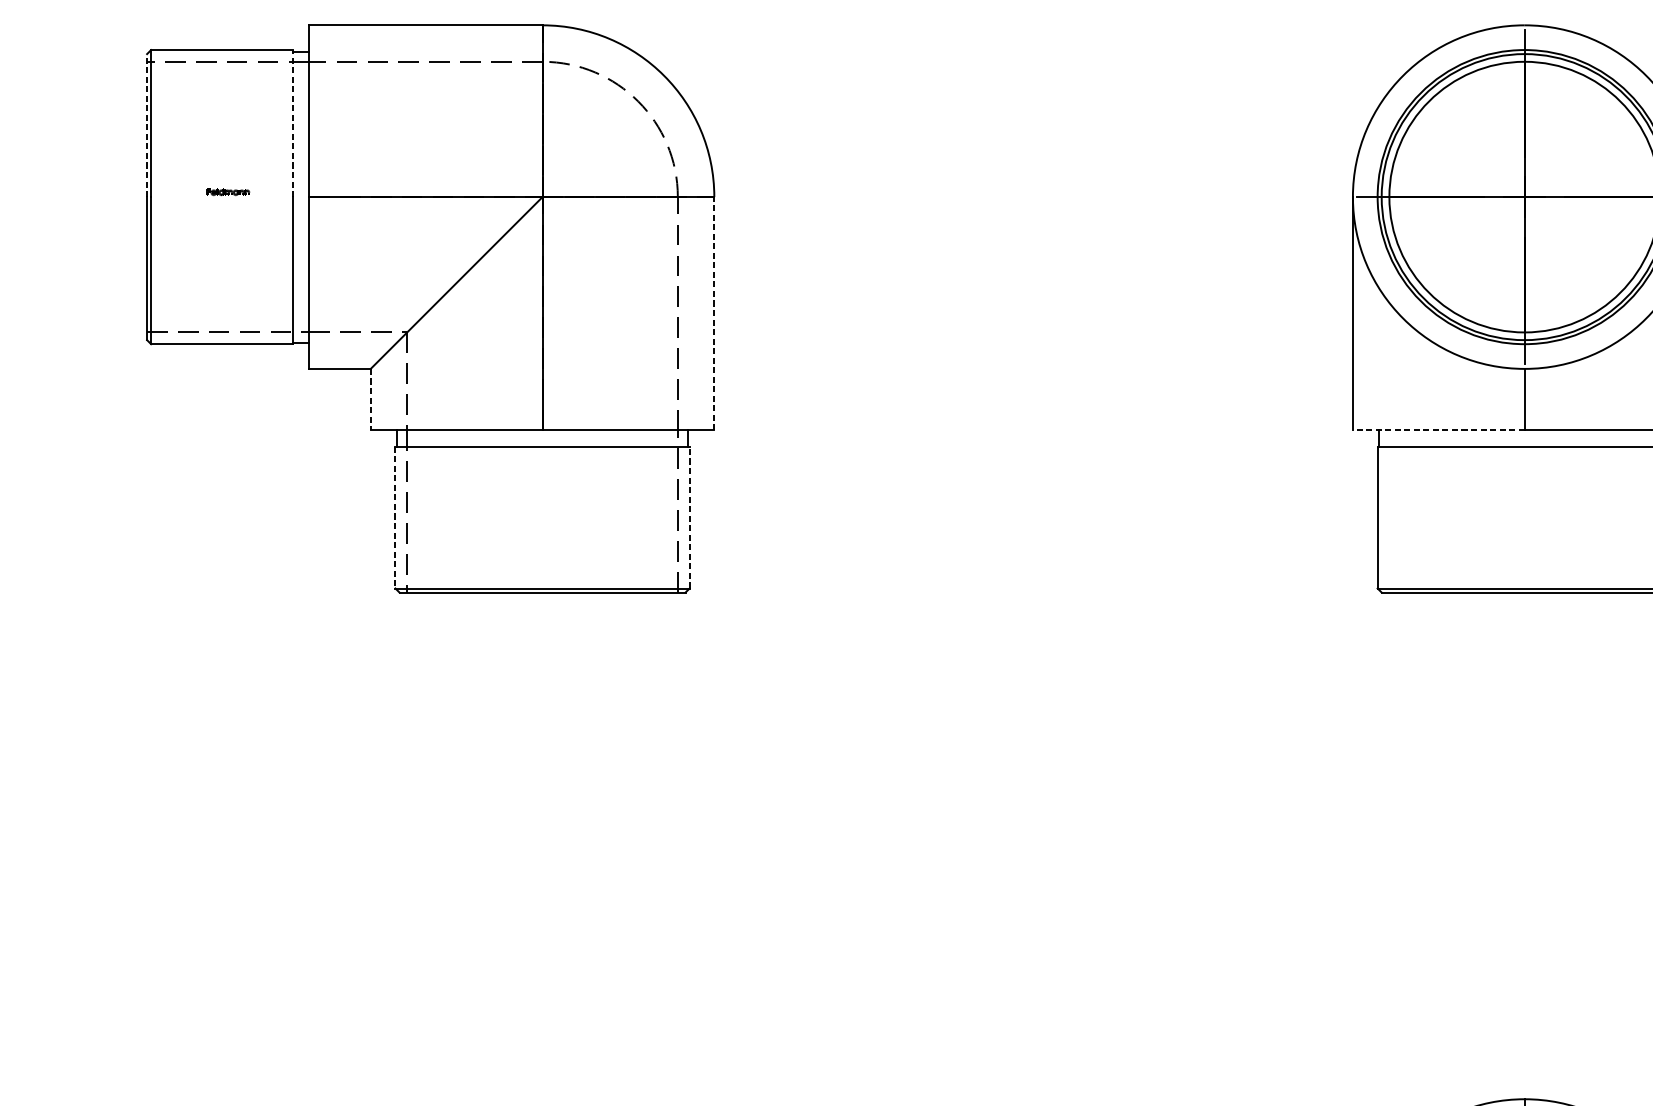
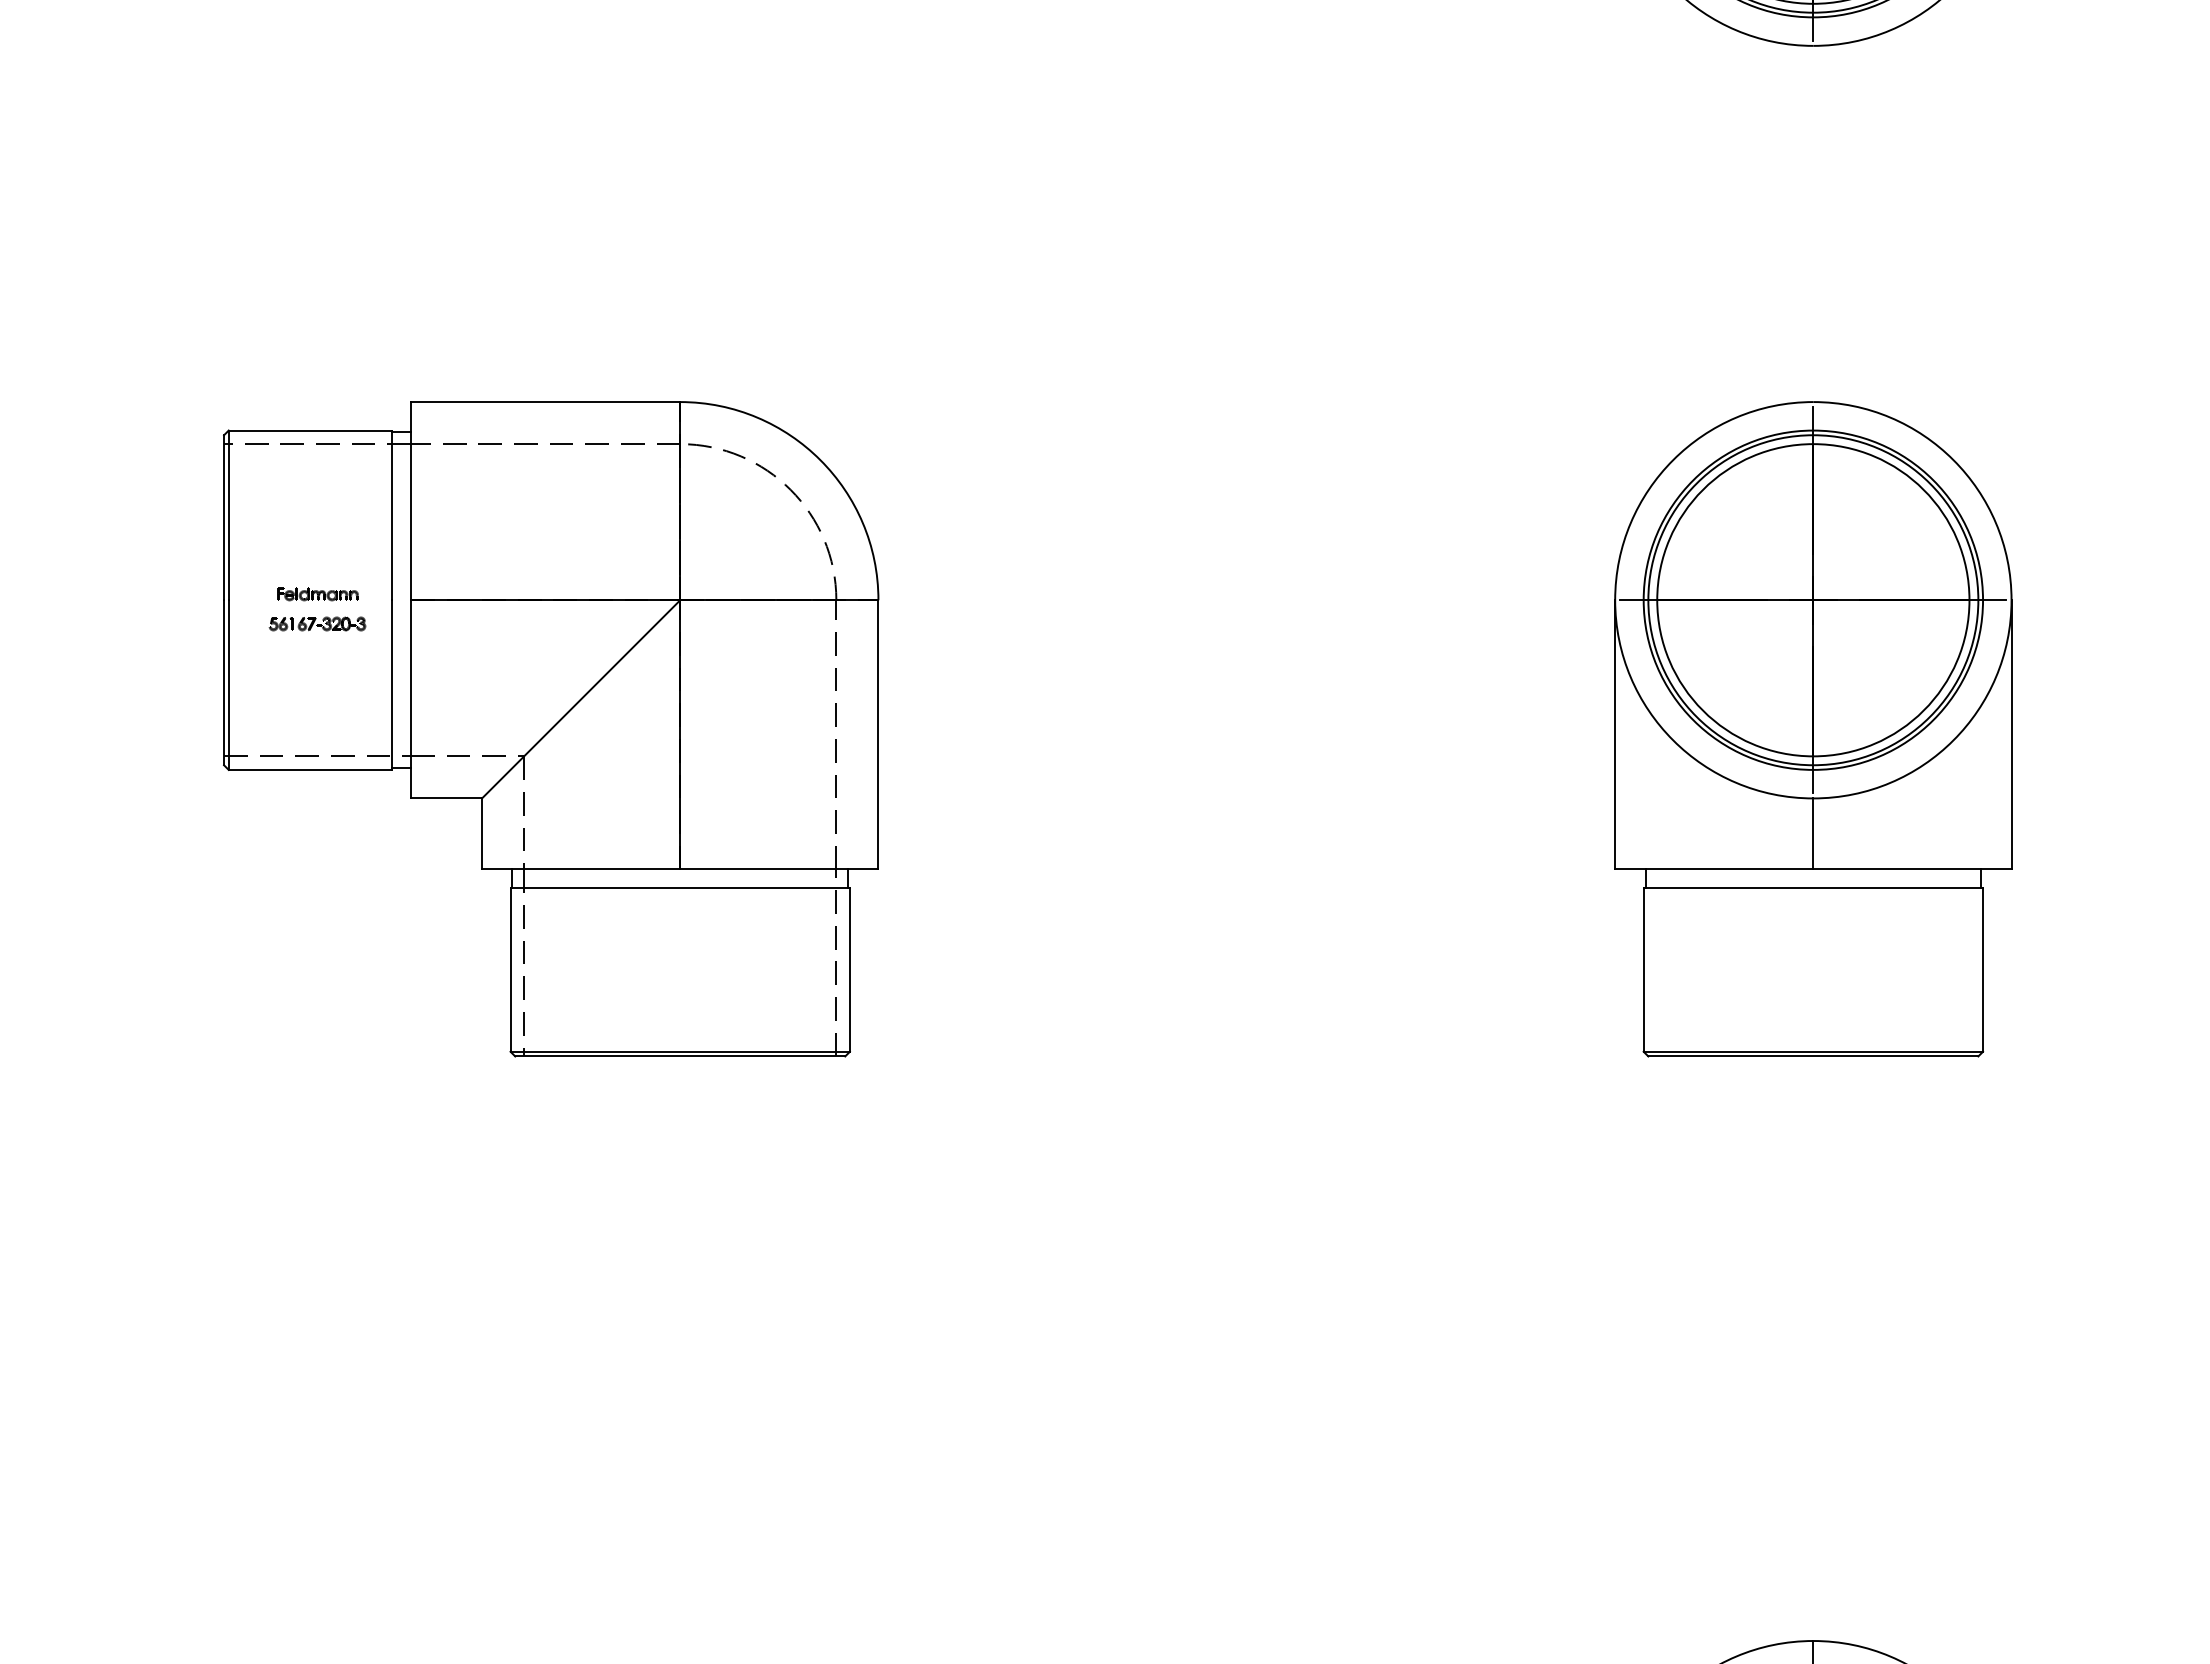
line: (293, 123) -> (392, 515), dashed -> solid
line: (147, 125) -> (224, 517), dashed -> solid
part: (228, 192) -> (317, 594), size x1.67
part: (228, 217) -> (317, 623), added
line: (714, 313) -> (878, 734), dashed -> solid
line: (371, 399) -> (482, 833), dashed -> solid
line: (1438, 430) -> (1713, 869), dashed -> solid
line: (395, 517) -> (510, 969), dashed -> solid
line: (689, 517) -> (849, 969), dashed -> solid

